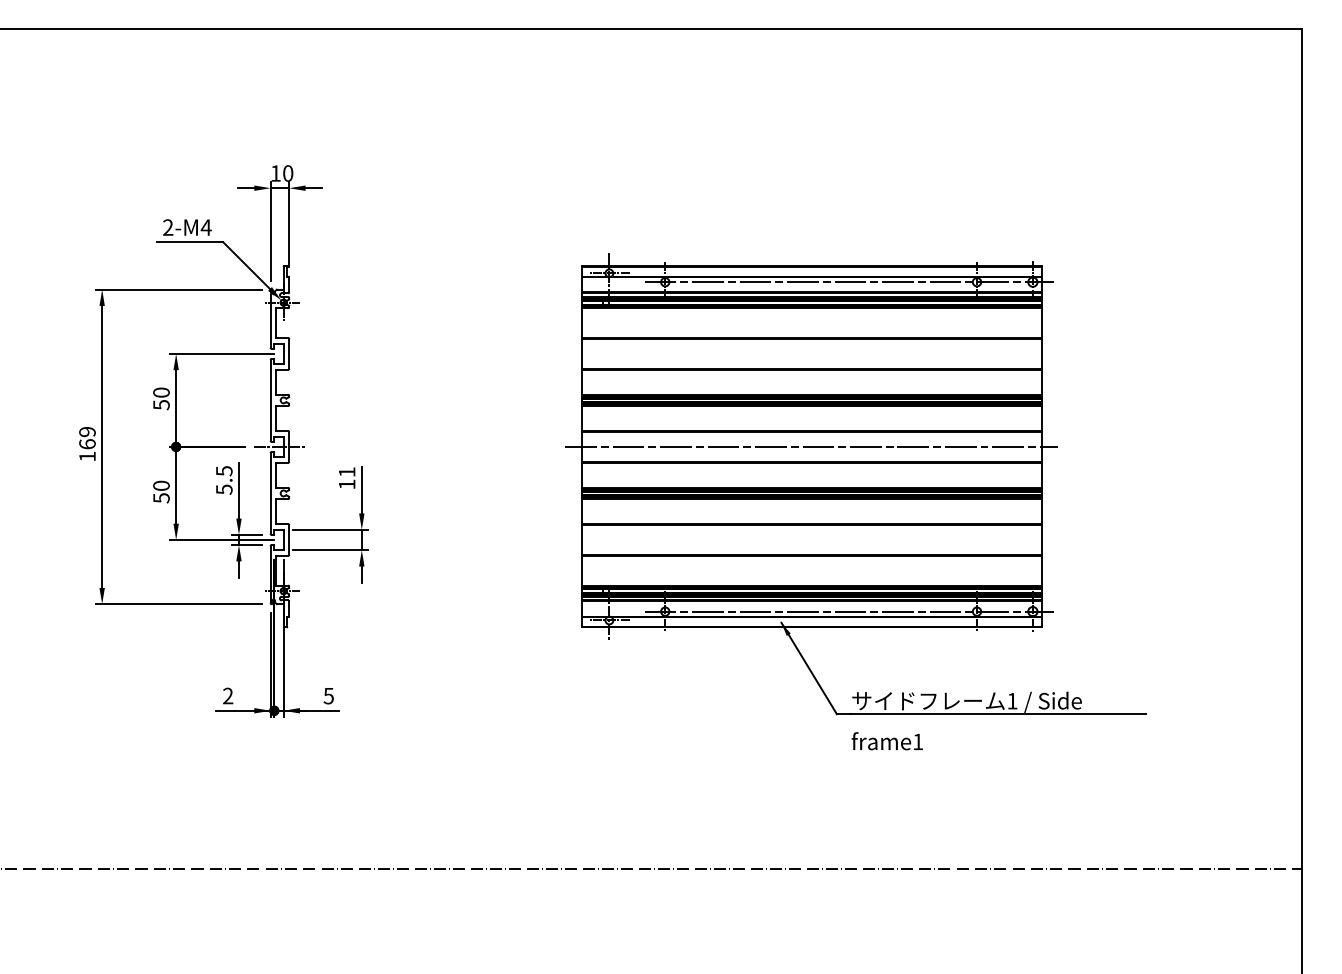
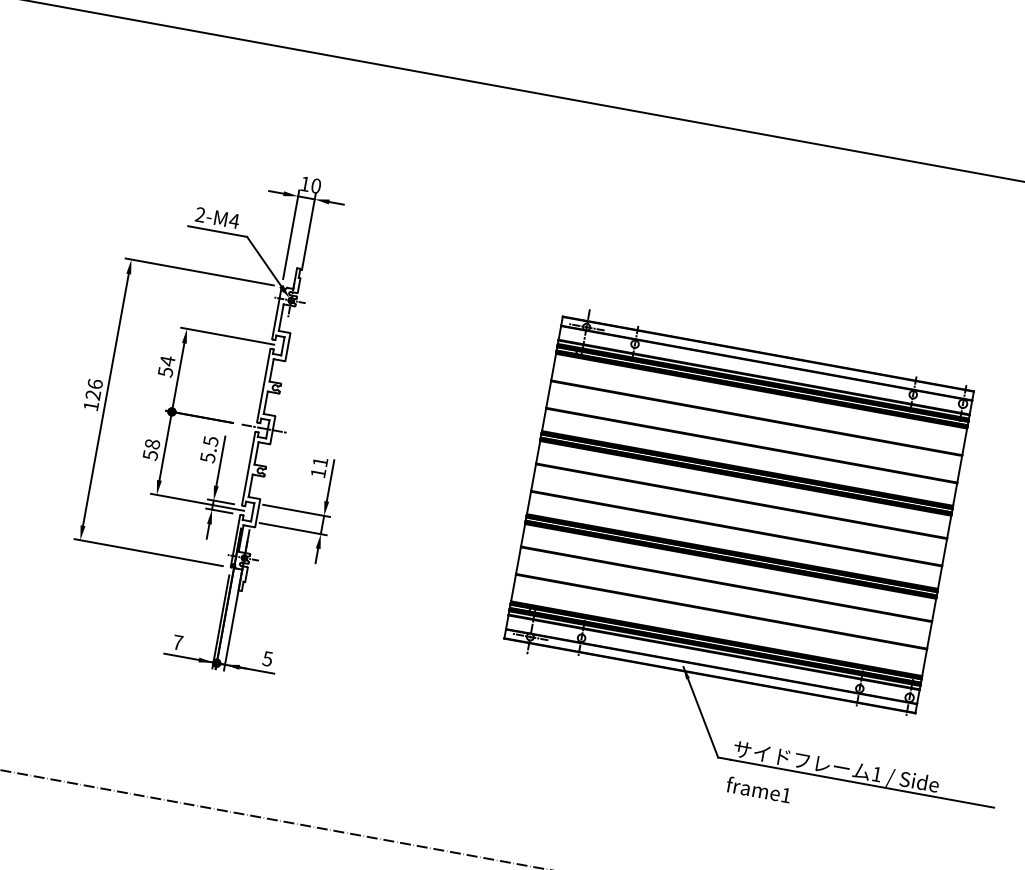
line: (848, 282) -> (798, 374), removed
text: (161, 392) -> (167, 360), 50 -> 54
text: (87, 437) -> (94, 389), 169 -> 126
line: (811, 446) -> (738, 514), removed
text: (161, 485) -> (152, 443), 50 -> 58
line: (848, 611) -> (745, 667), removed
text: (228, 695) -> (178, 642), 2 -> 7

